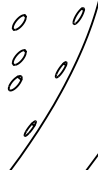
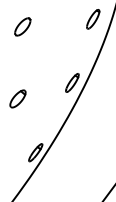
part: (18, 57) -> (21, 68), removed

